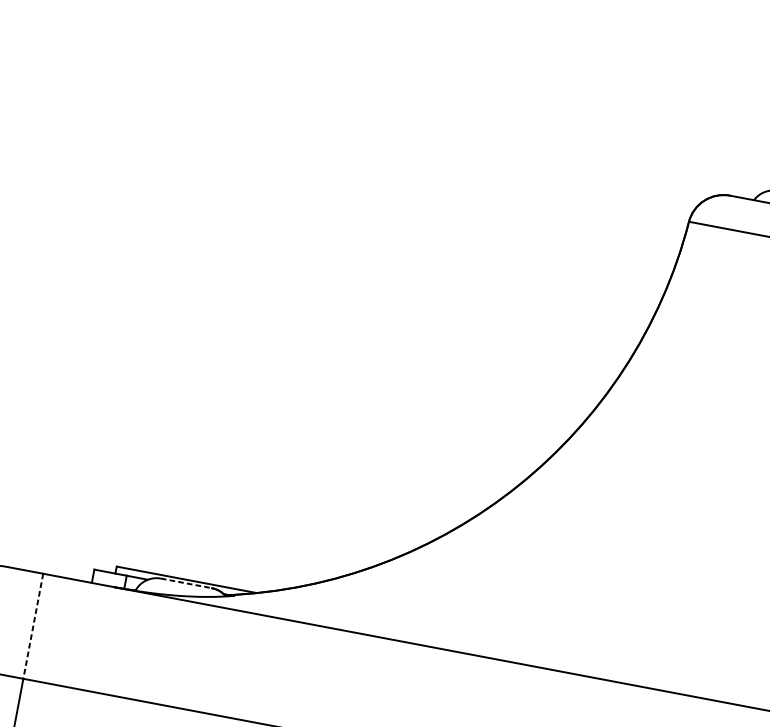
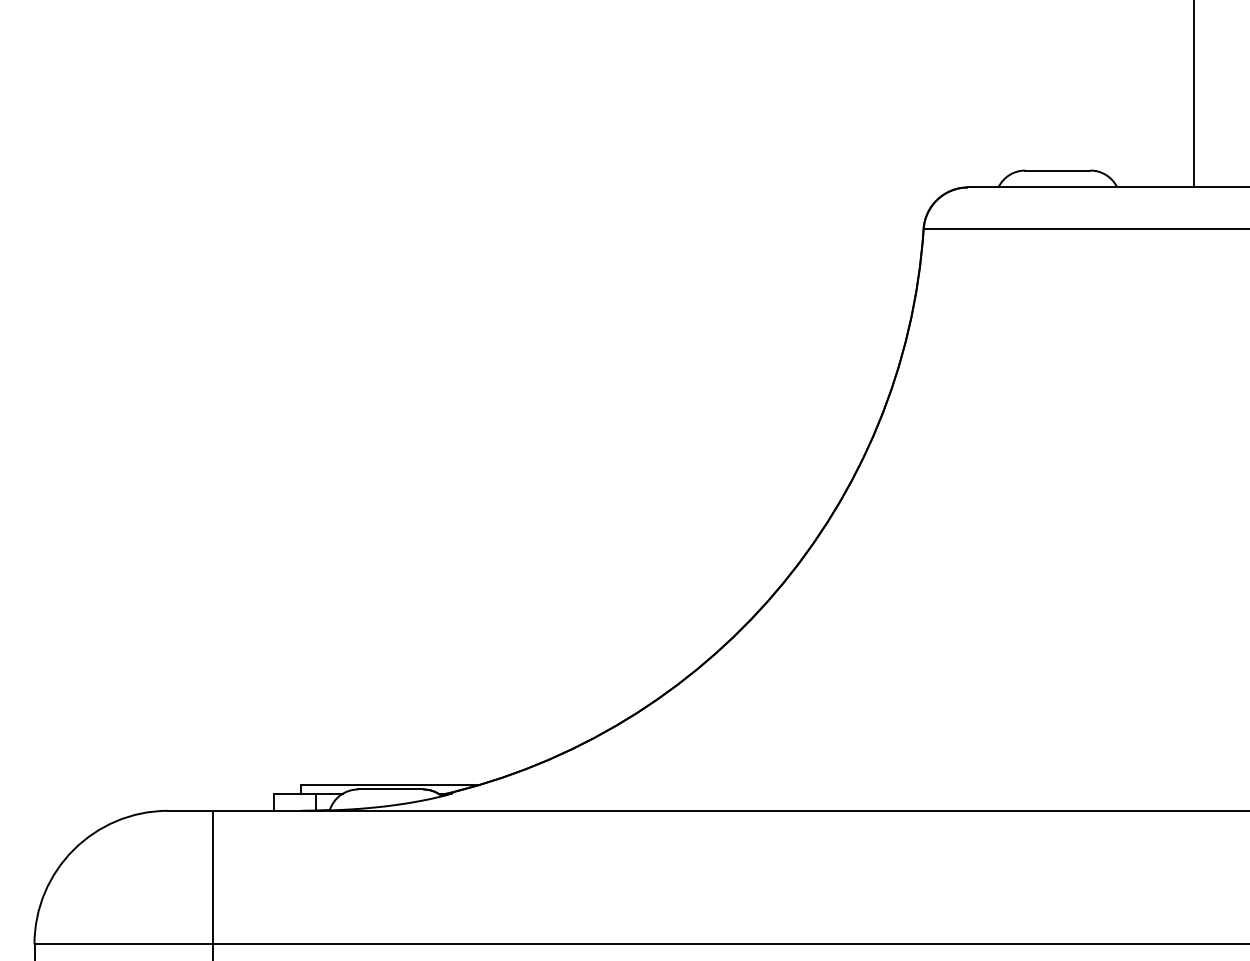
line: (187, 583) -> (391, 789), dashed -> solid
line: (33, 626) -> (212, 877), dashed -> solid

